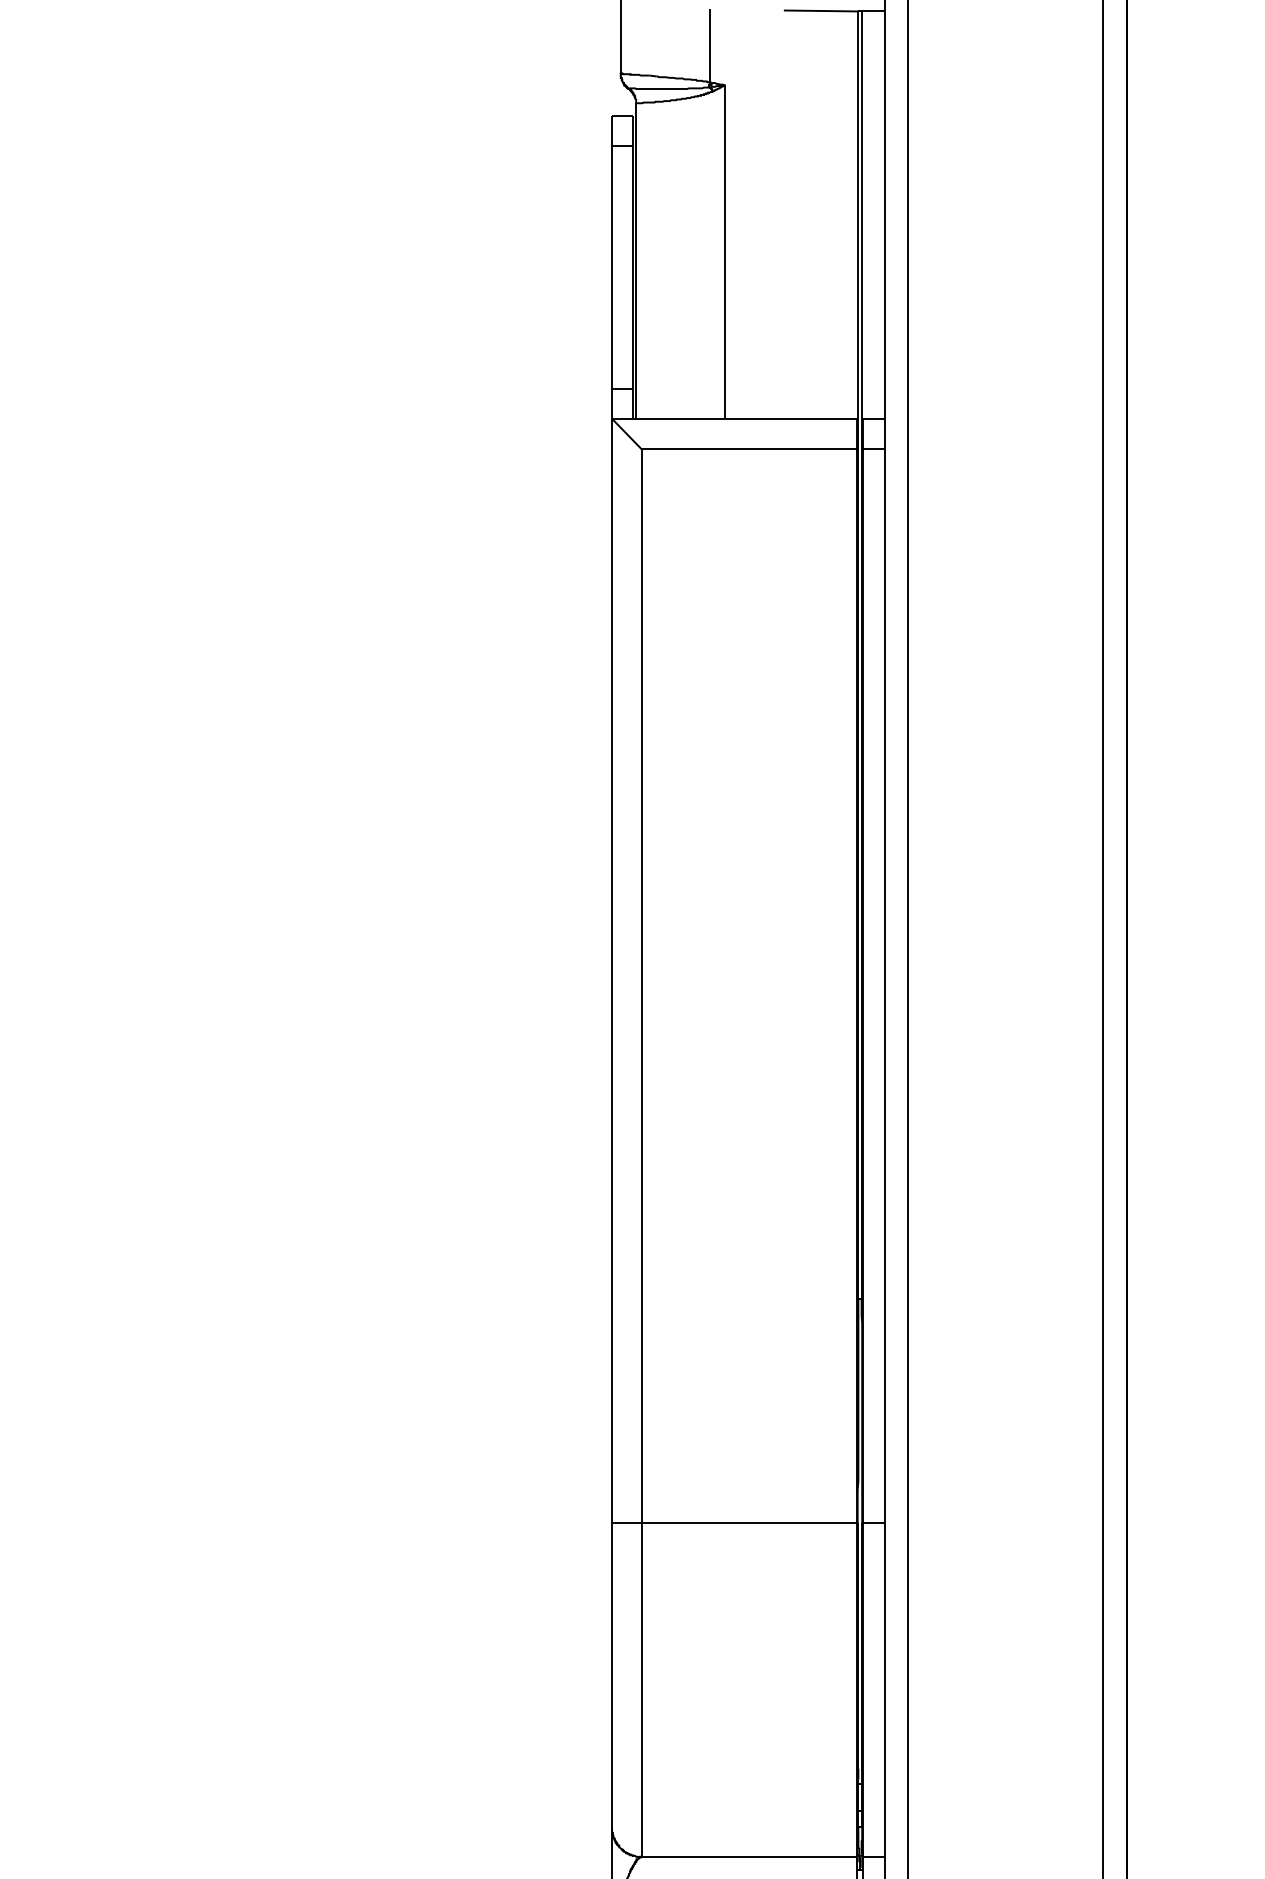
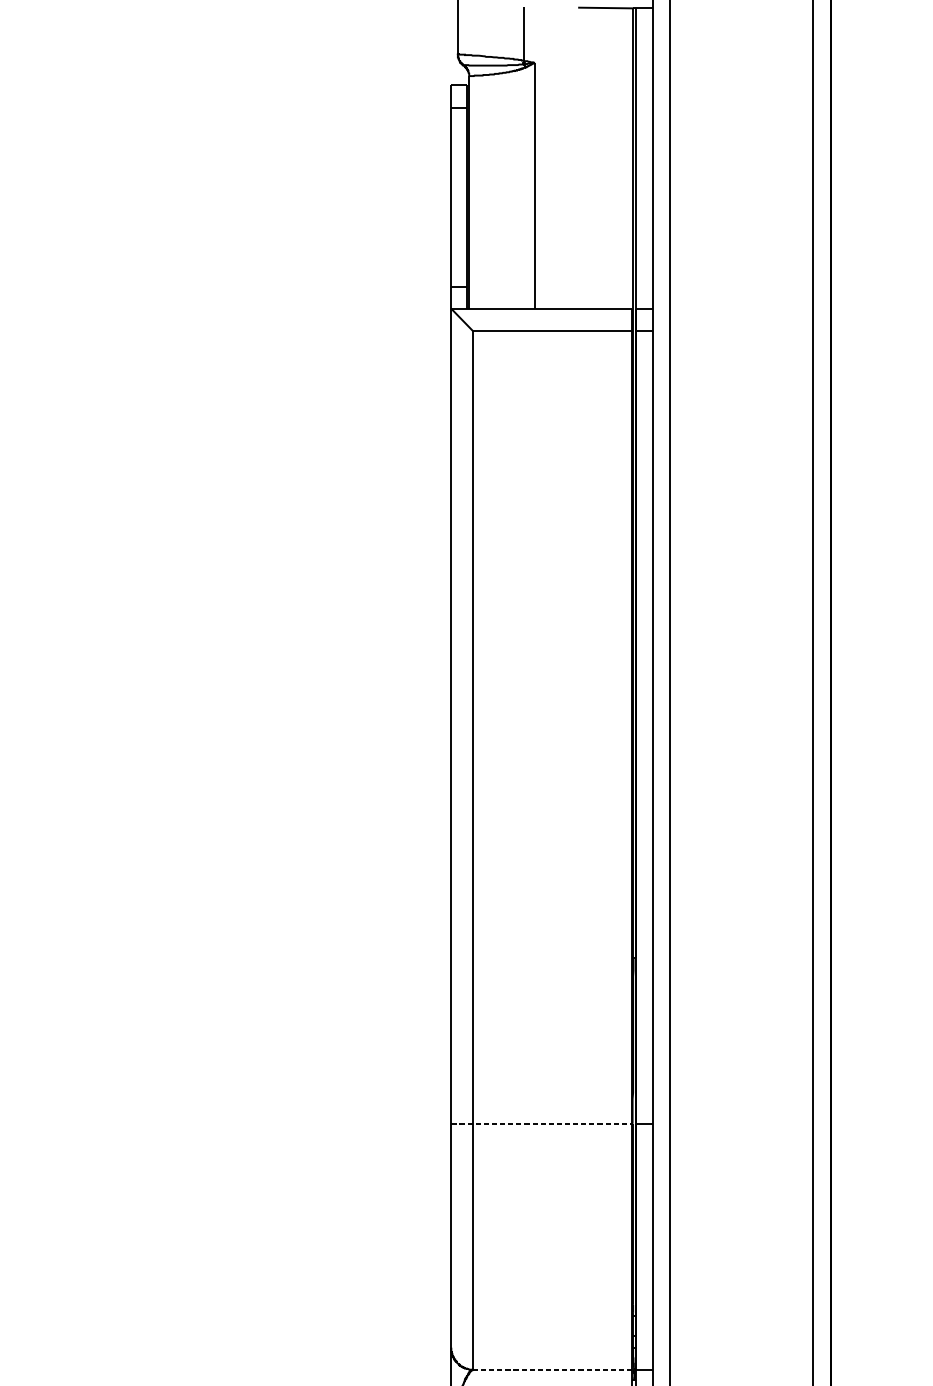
line: (734, 1523) -> (541, 1123), solid -> dashed
line: (749, 1856) -> (552, 1369), solid -> dashed

